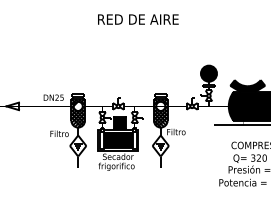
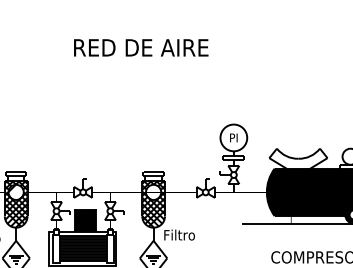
text: (138, 19) -> (141, 47), moved
fill: (208, 73) -> (233, 137), removed
fill: (247, 86) -> (297, 159), removed

